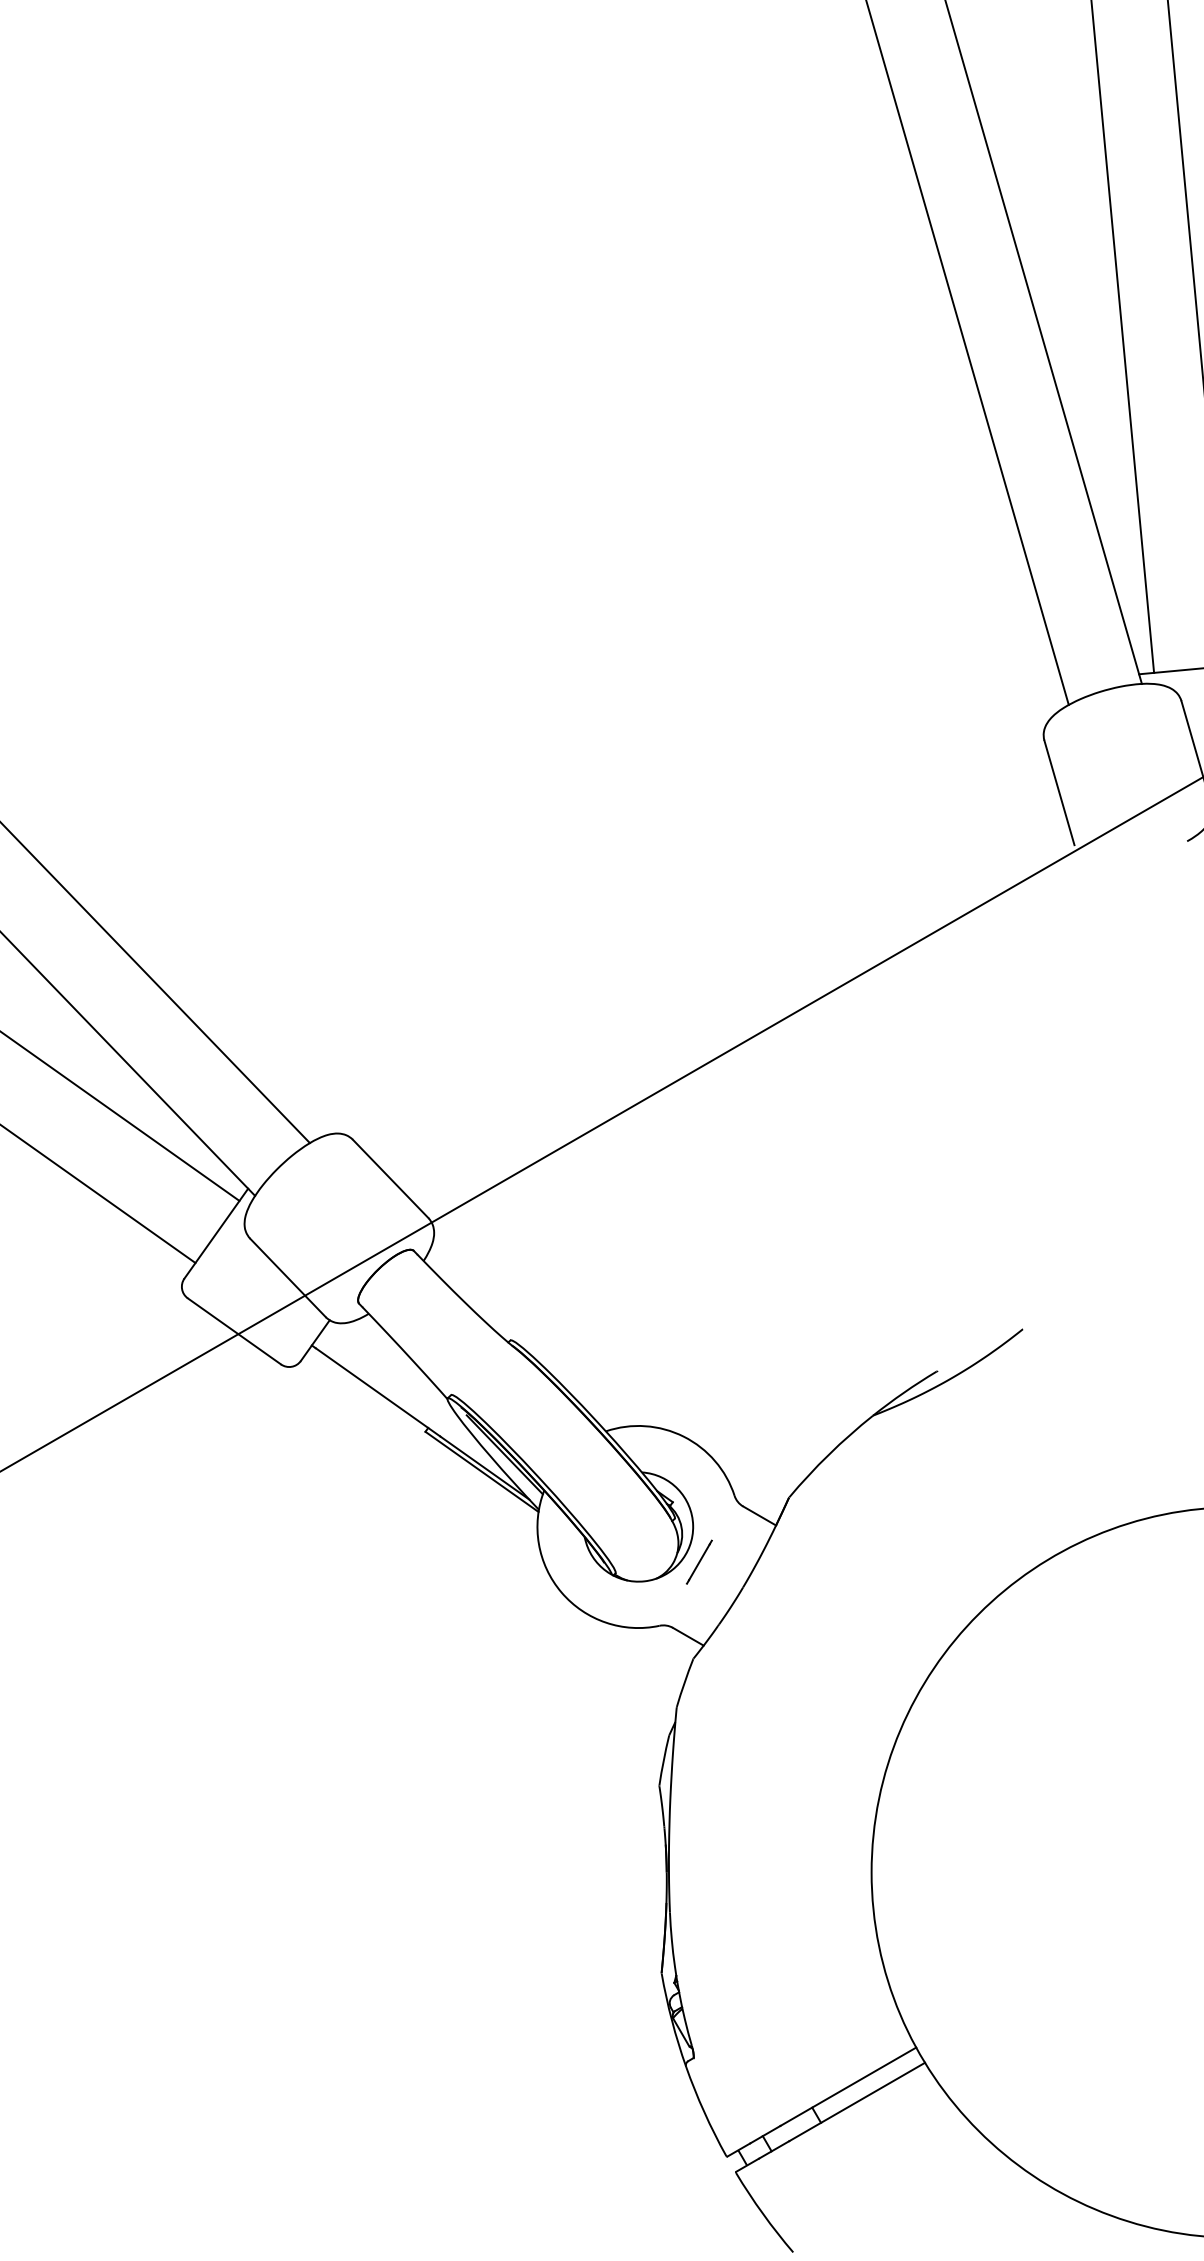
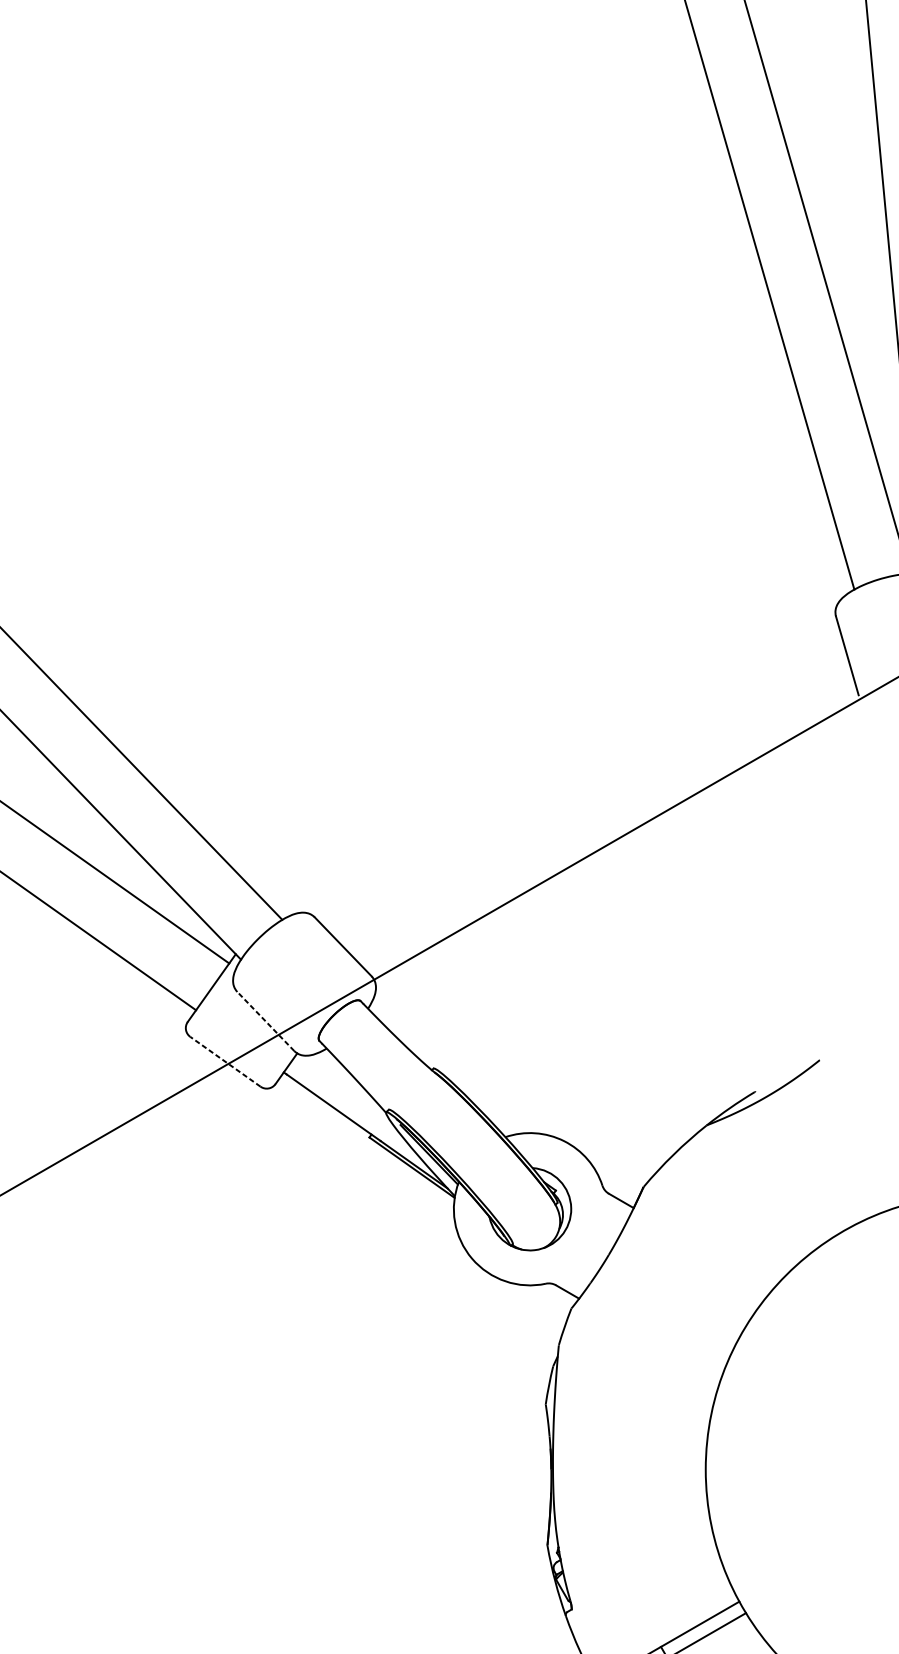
line: (287, 1277) -> (265, 1021), solid -> dashed
line: (234, 1331) -> (225, 1061), solid -> dashed
line: (698, 1561) -> (575, 1235), removed

